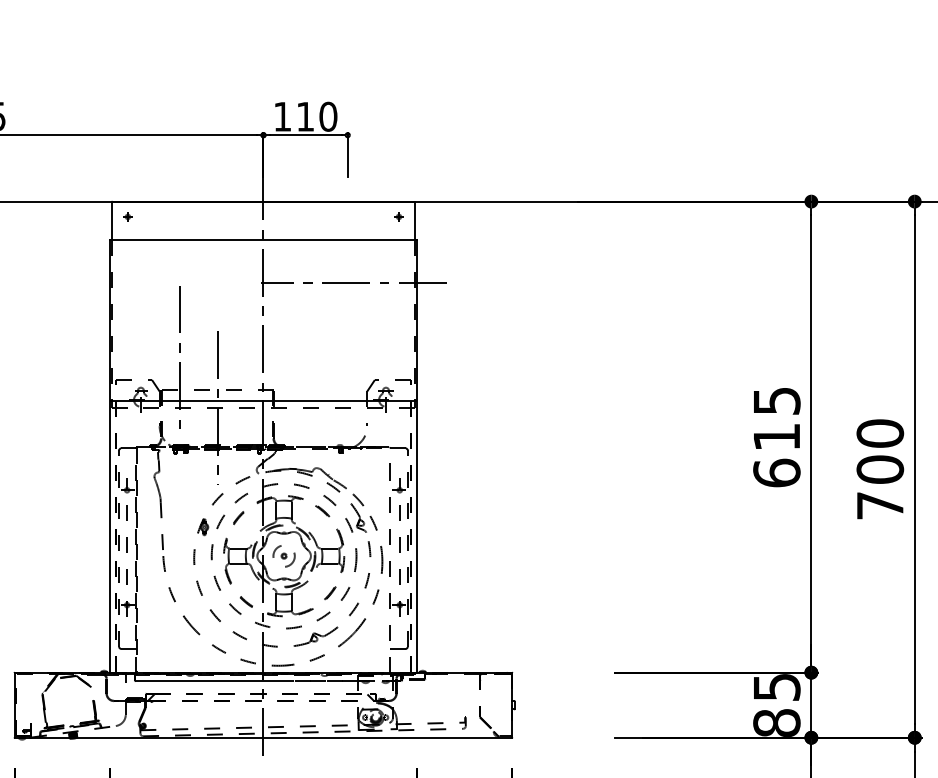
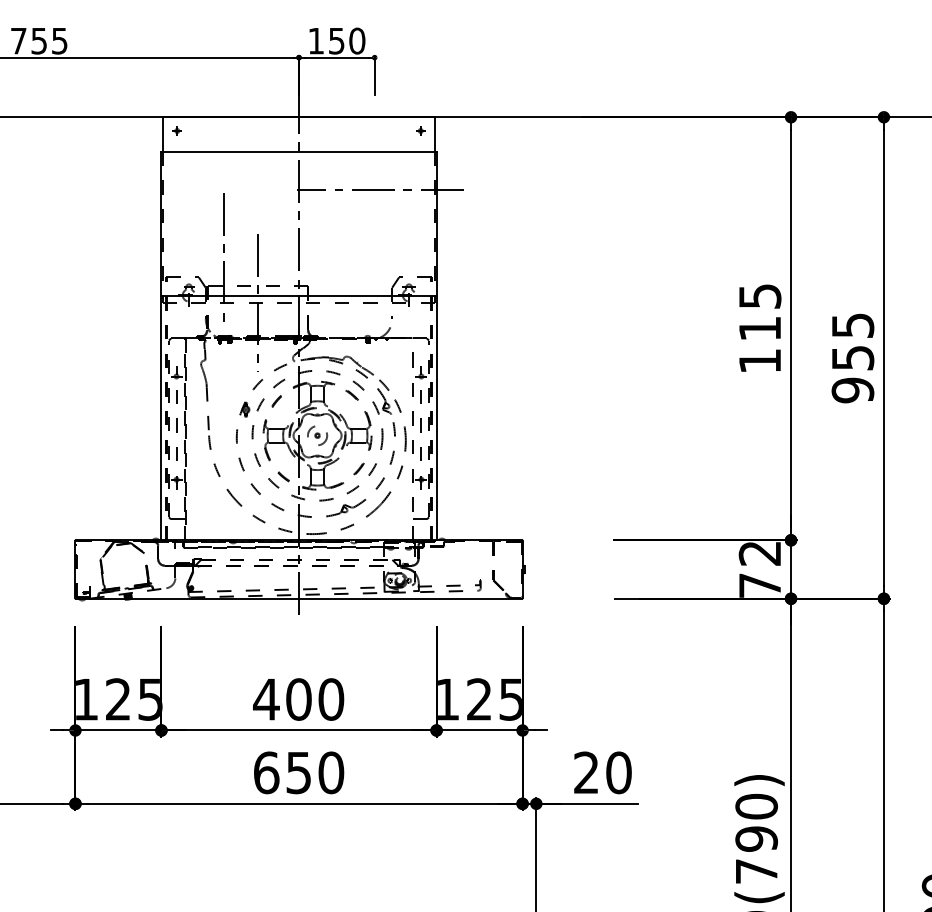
text: (305, 117) -> (336, 41), 110 -> 150
text: (879, 469) -> (852, 357), 700 -> 955
text: (776, 472) -> (759, 360), 615 -> 115
text: (776, 705) -> (759, 569), 85 -> 72

